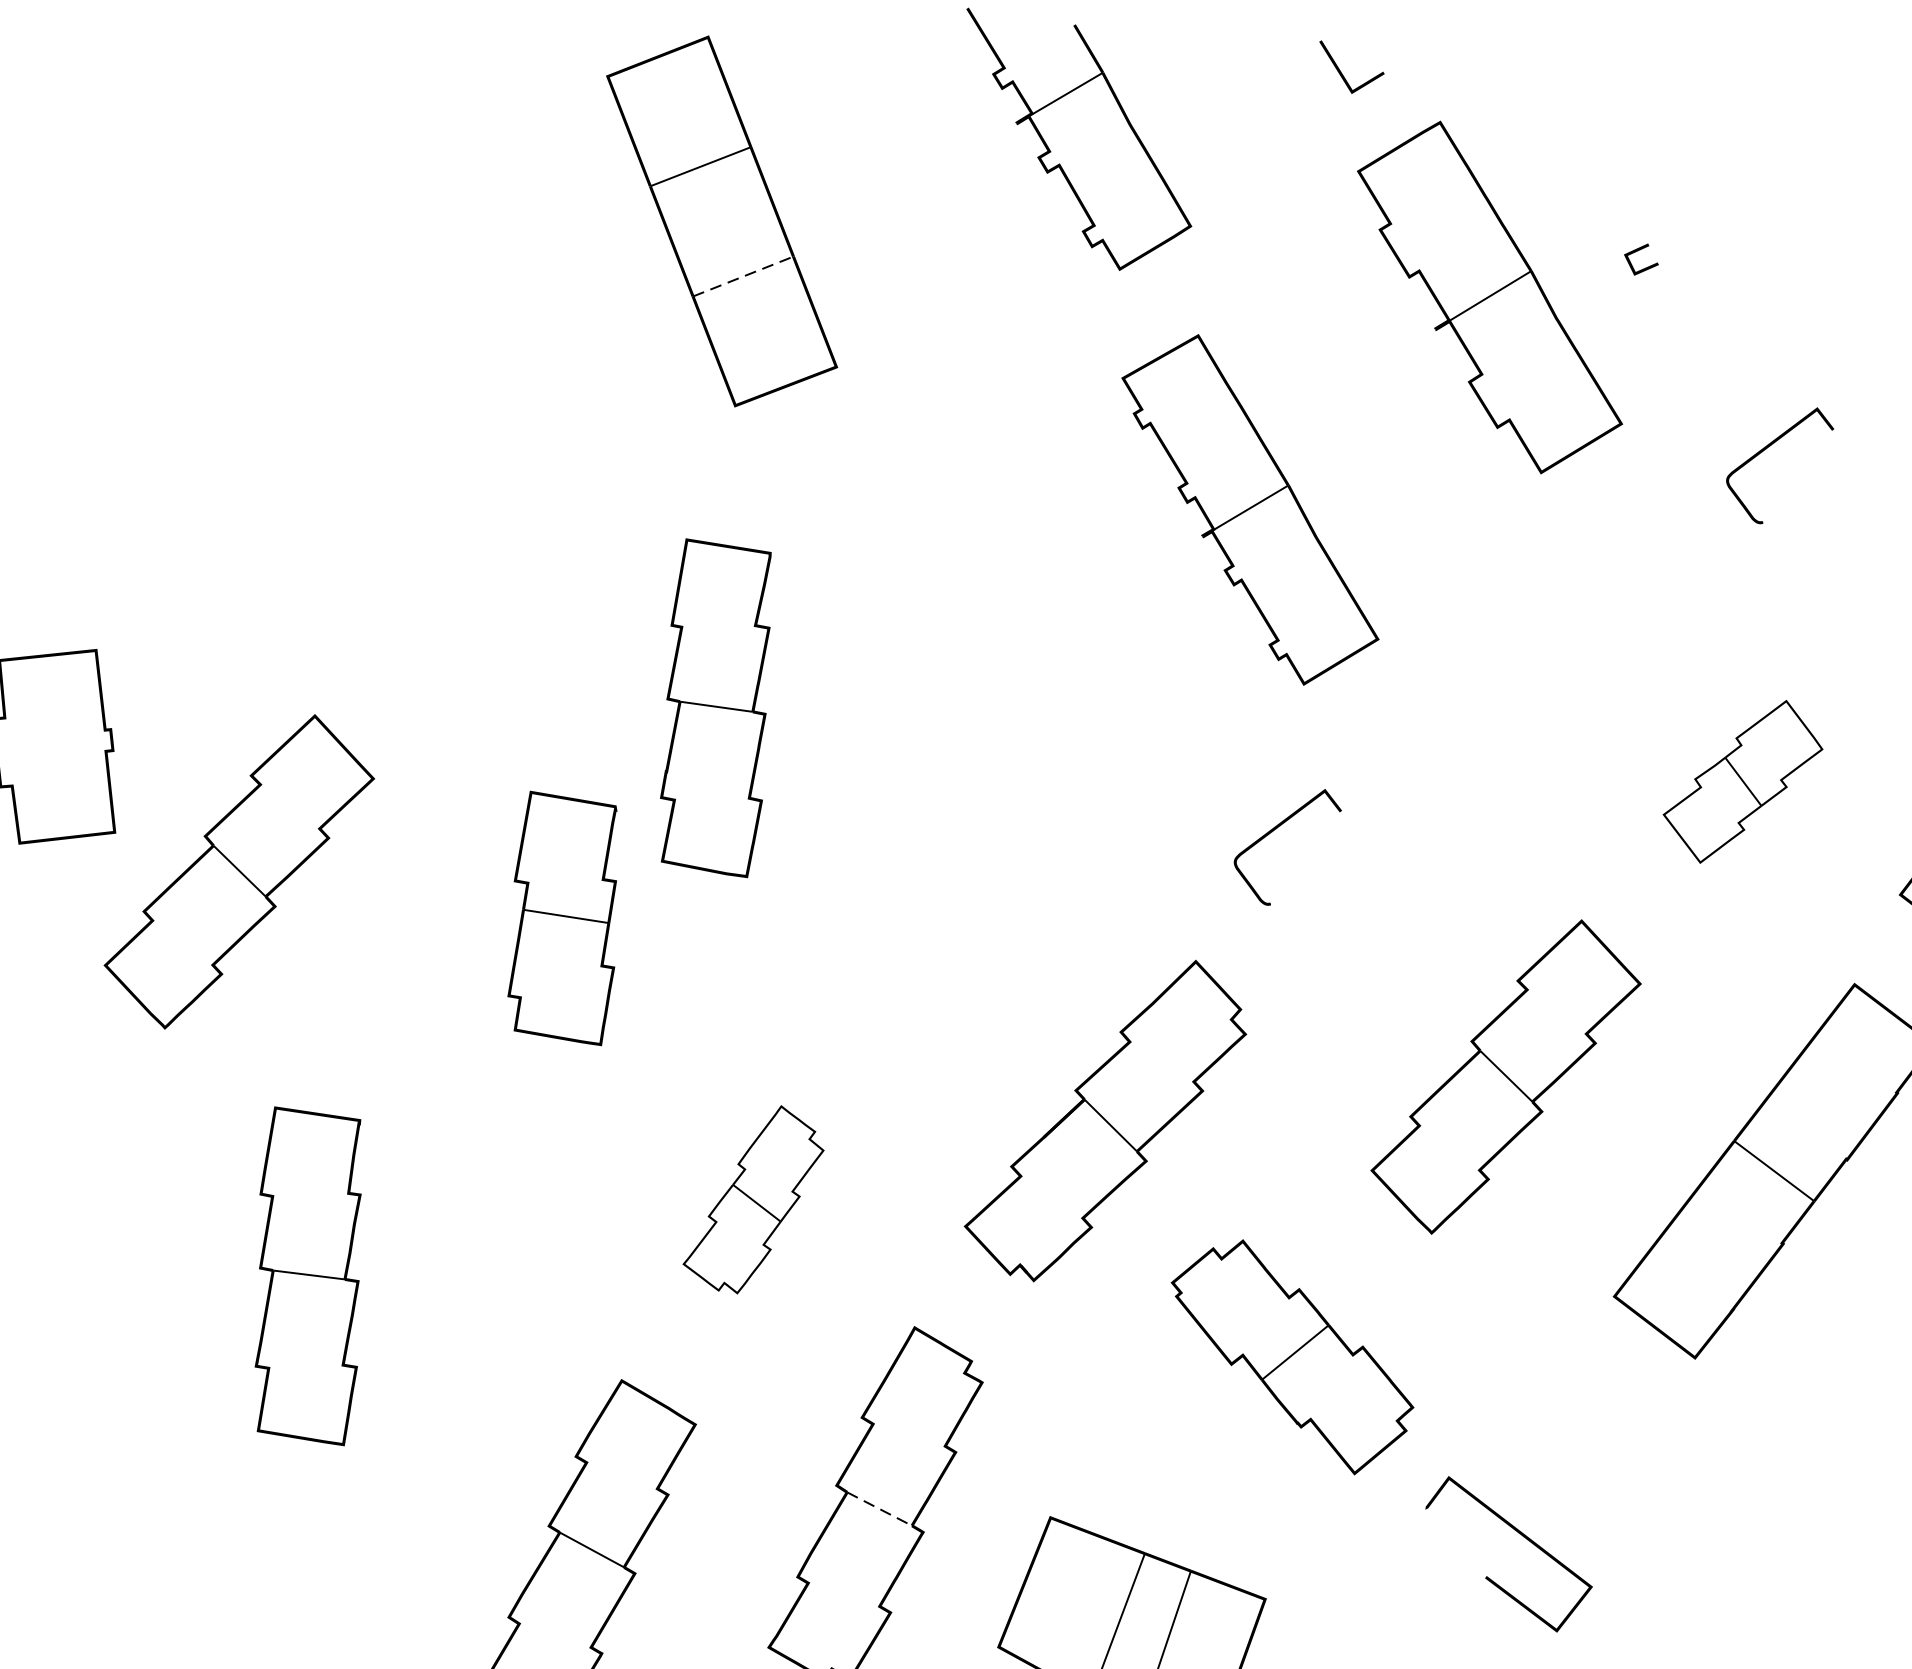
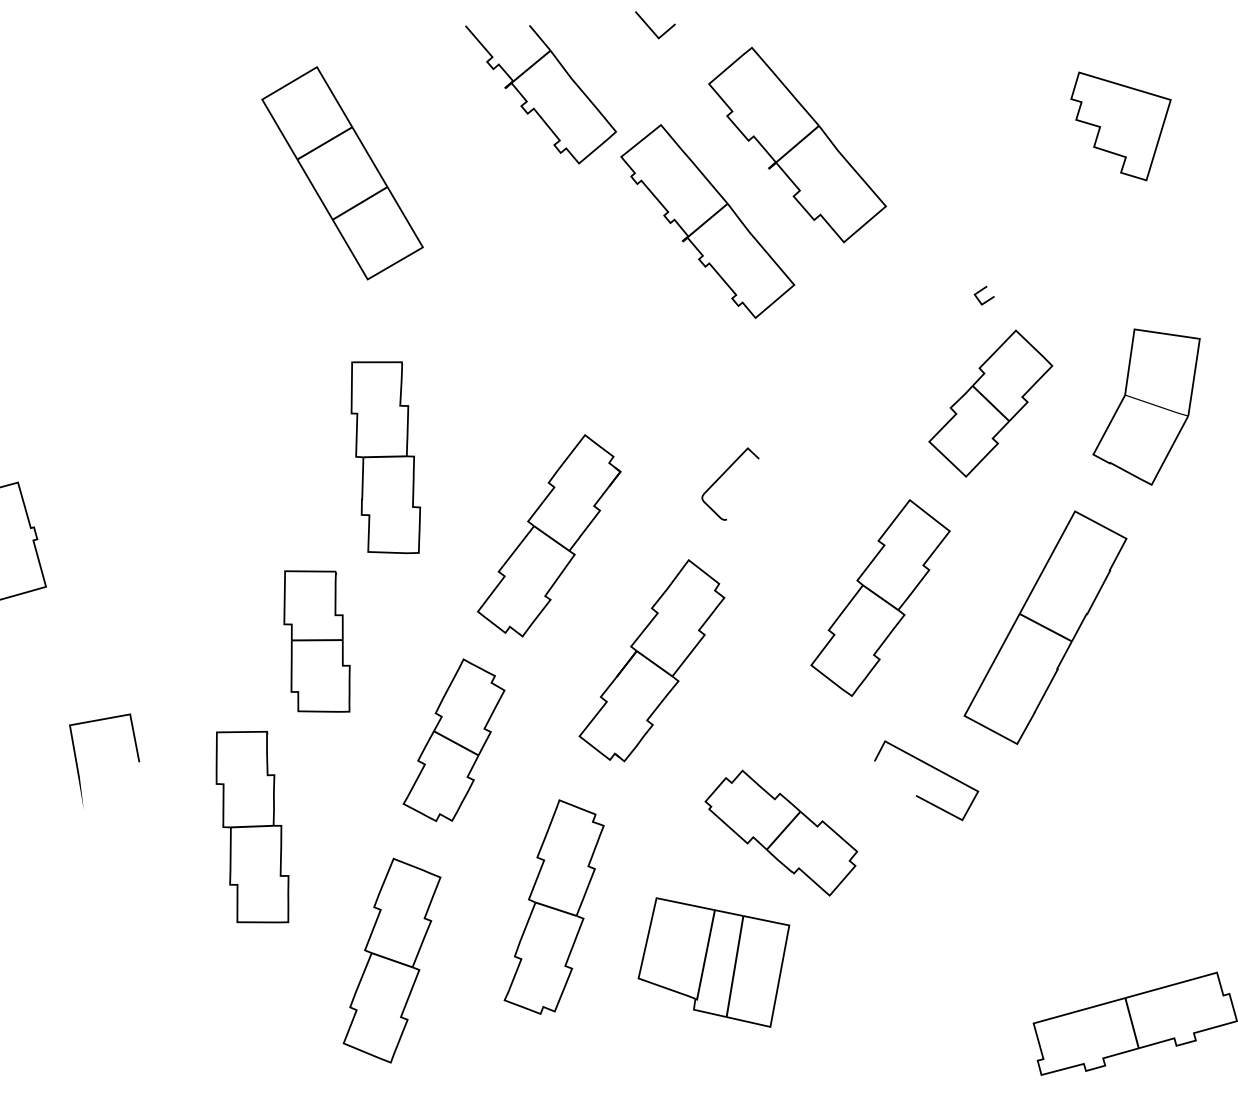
line: (1342, 73) -> (651, 28), moved
part: (1640, 259) -> (983, 295), moved
line: (743, 276) -> (360, 203), dashed -> solid
part: (1769, 448) -> (974, 206), removed
part: (1249, 509) -> (707, 221), moved
part: (1742, 781) -> (990, 403), size x1.43
part: (239, 870) -> (122, 597), removed
part: (969, 882) -> (549, 535), added
part: (564, 918) -> (316, 641), moved
part: (119, 1142) -> (78, 767), added
part: (753, 1199) -> (453, 740), size x1.43
part: (309, 1274) -> (252, 826), moved
part: (1291, 1354) -> (781, 832), moved
line: (880, 1509) -> (556, 909), dashed -> solid
part: (1522, 1536) -> (933, 768), moved

